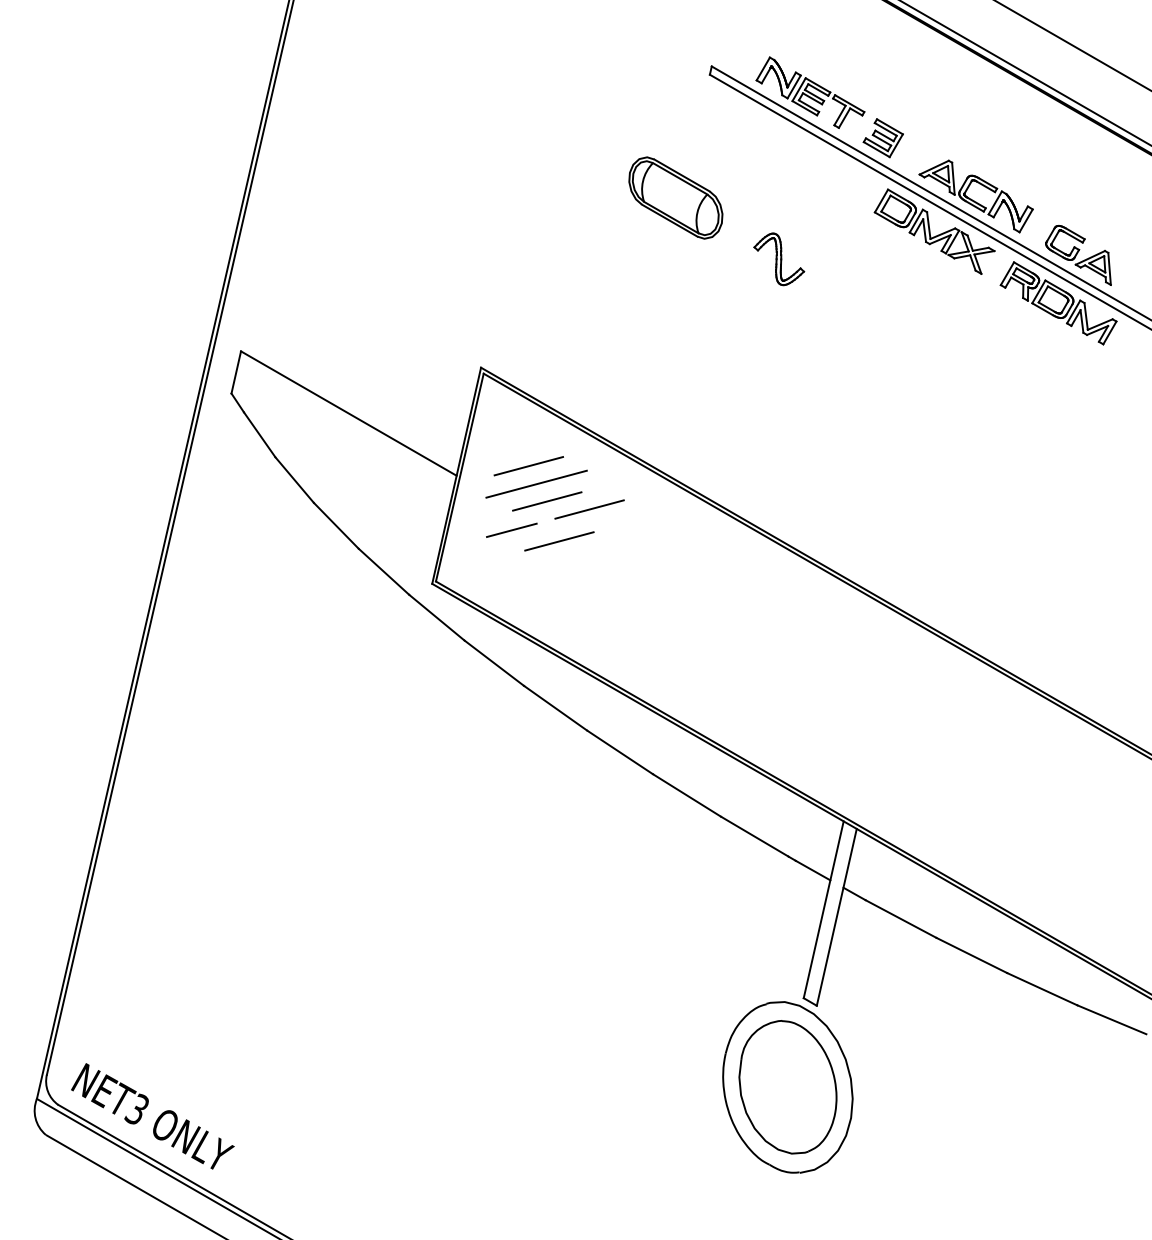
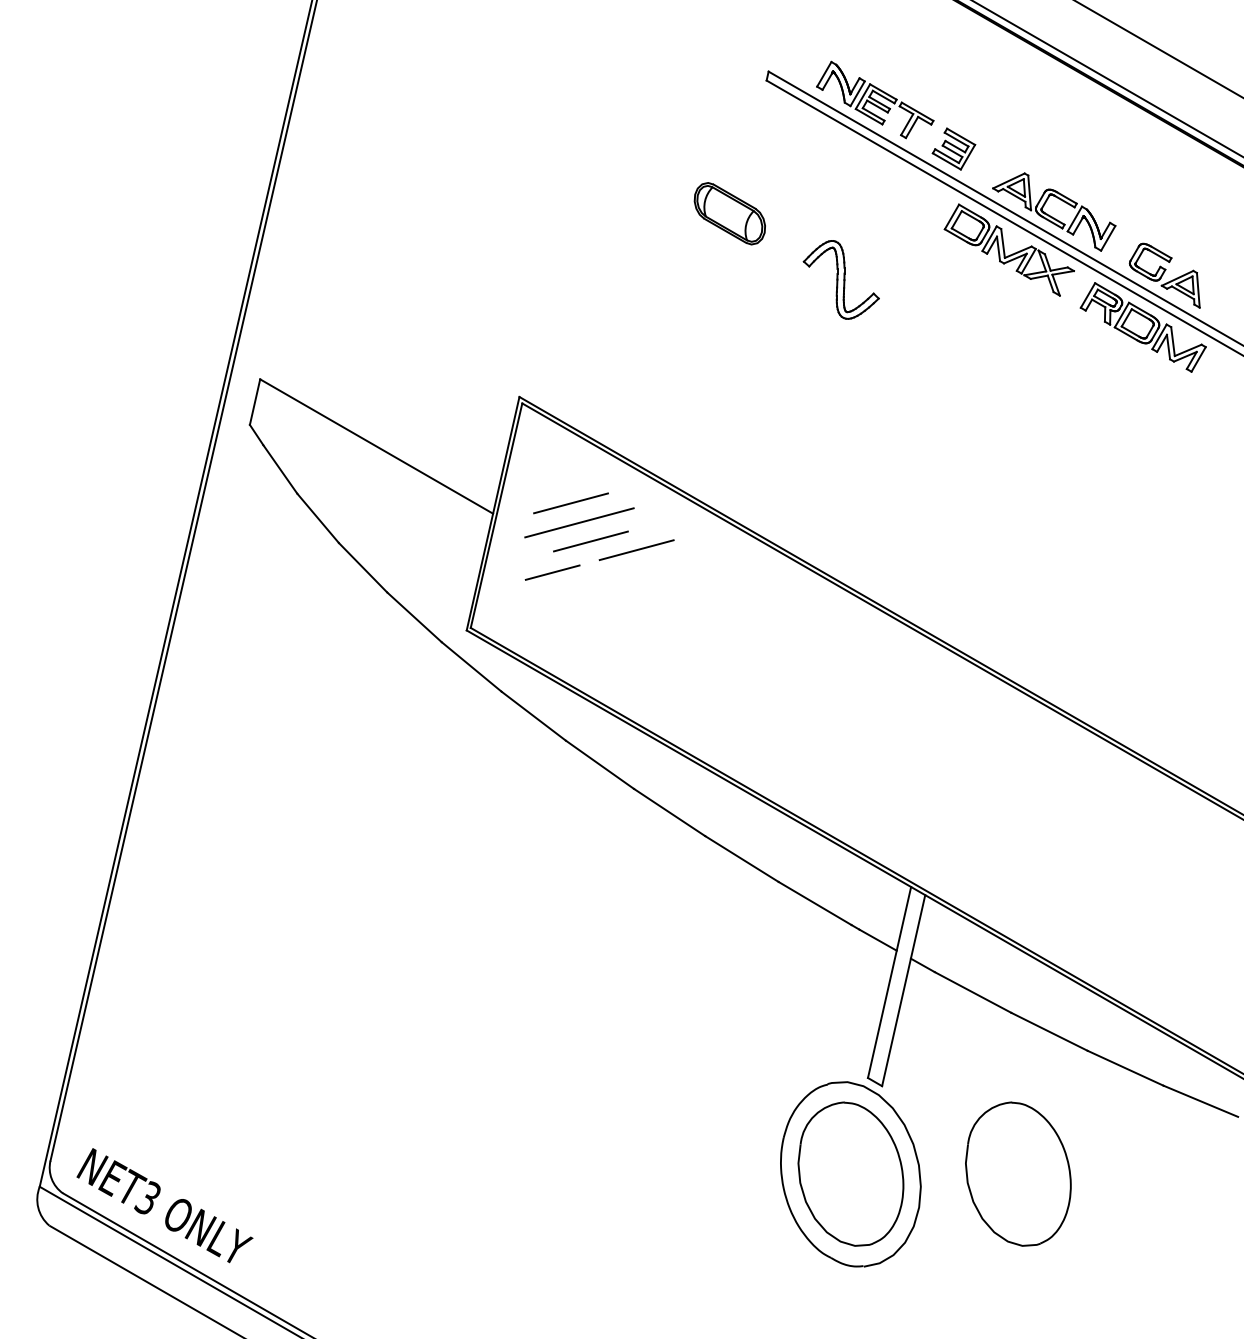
part: (675, 197) -> (729, 213), size x0.7
part: (779, 259) -> (841, 280), size x1.4
line: (559, 541) -> (604, 584), removed
part: (942, 1087) -> (1017, 1174), added

